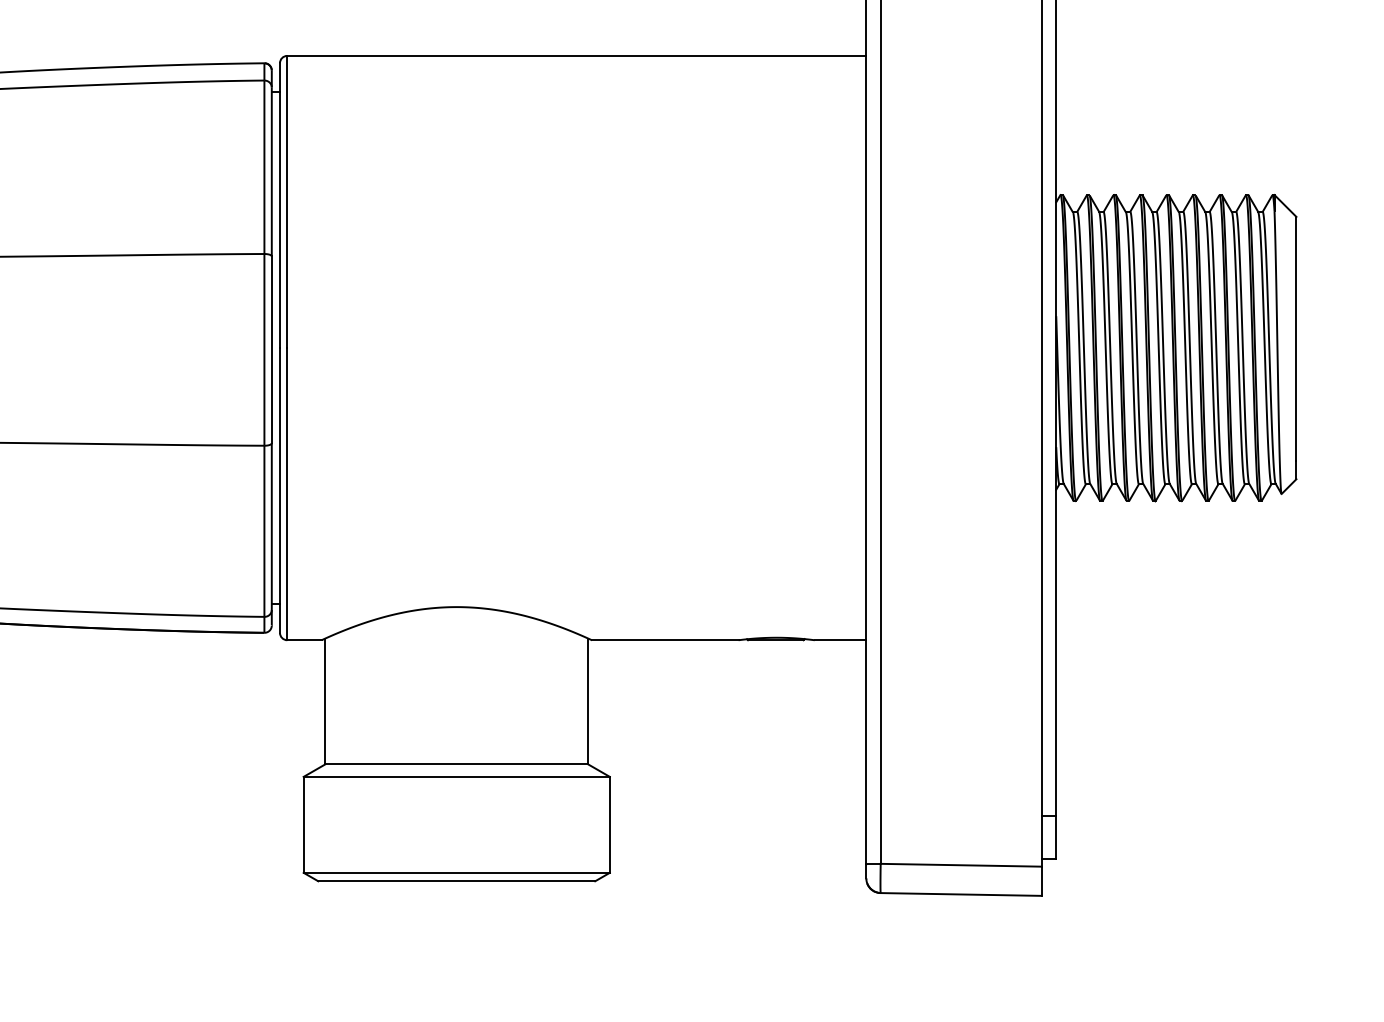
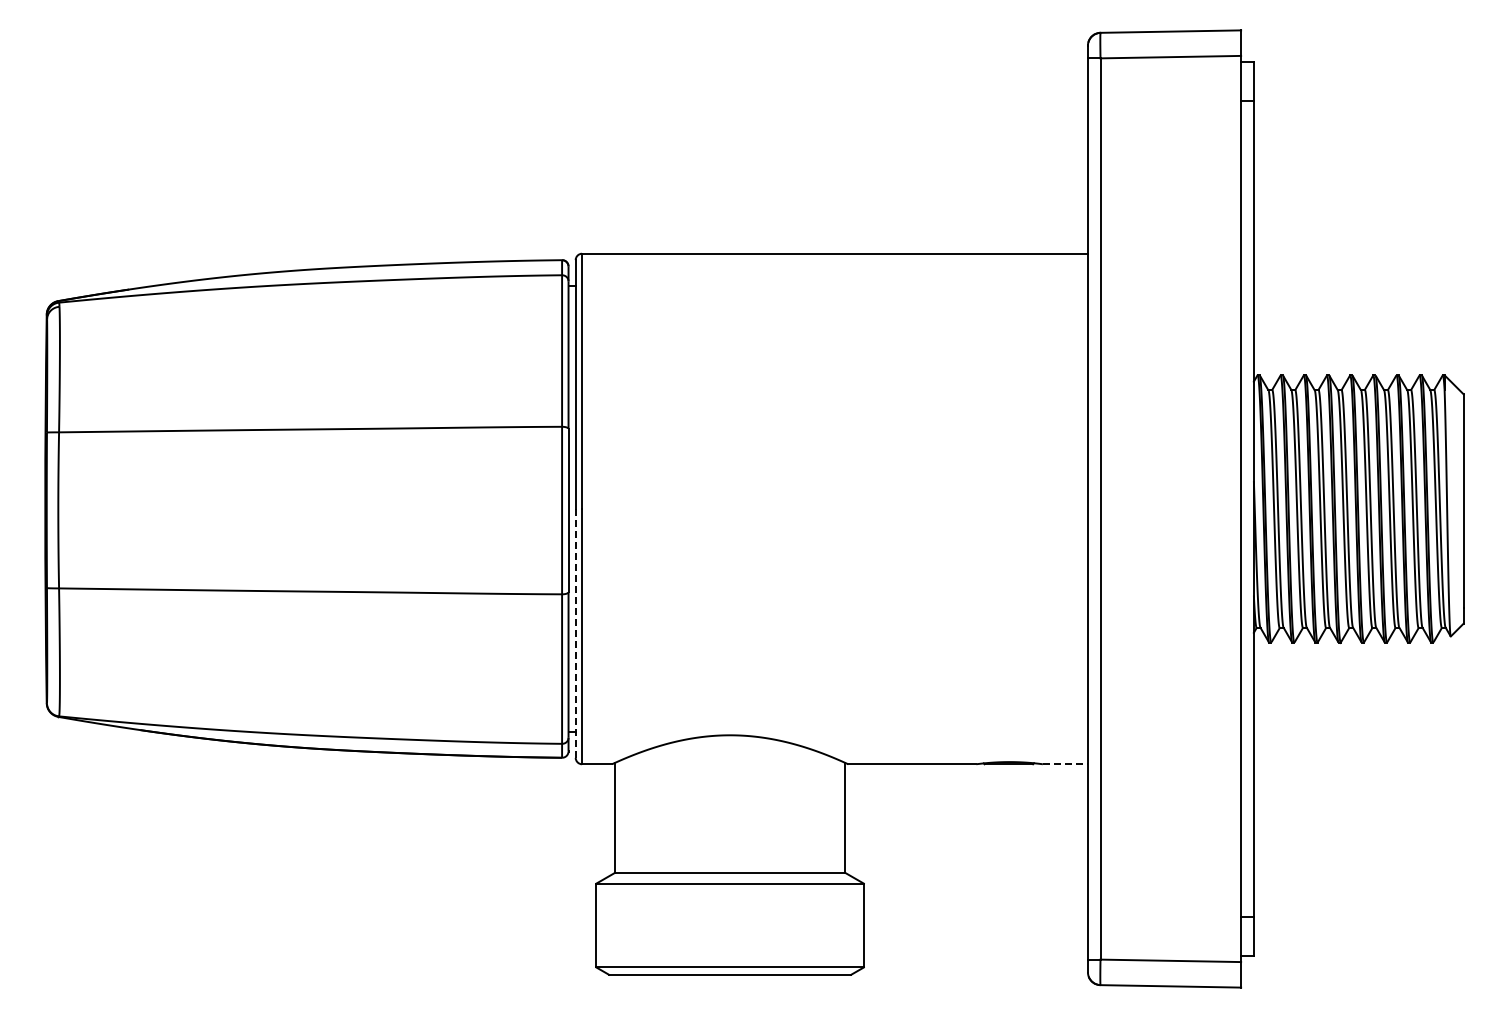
line: (279, 489) -> (575, 632), solid -> dashed
line: (840, 640) -> (1065, 764), solid -> dashed

